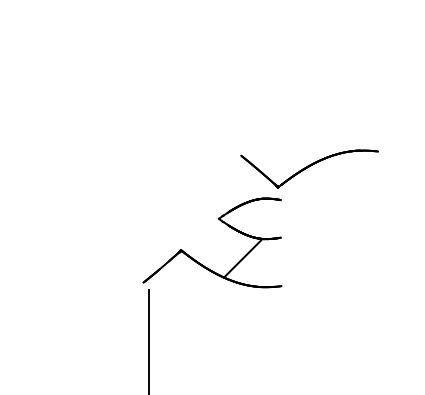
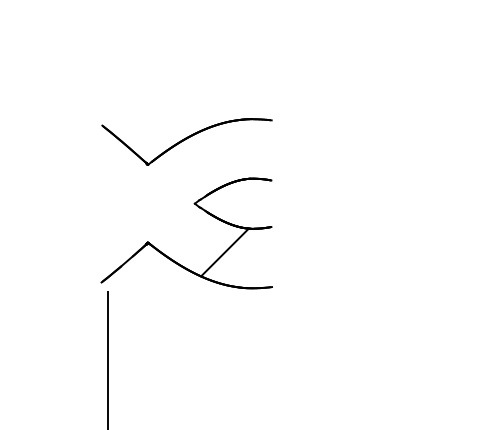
part: (309, 168) -> (186, 141), moved

